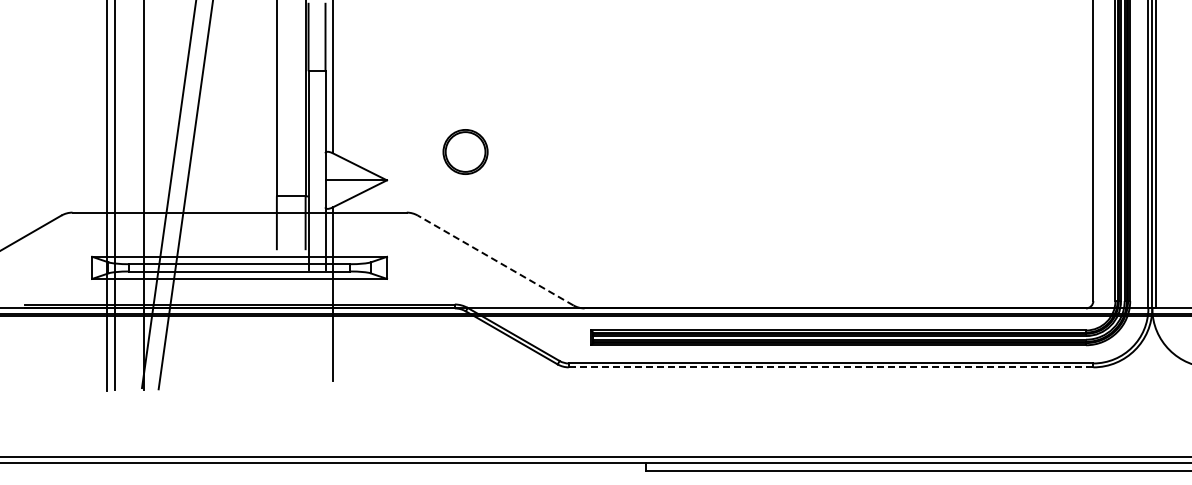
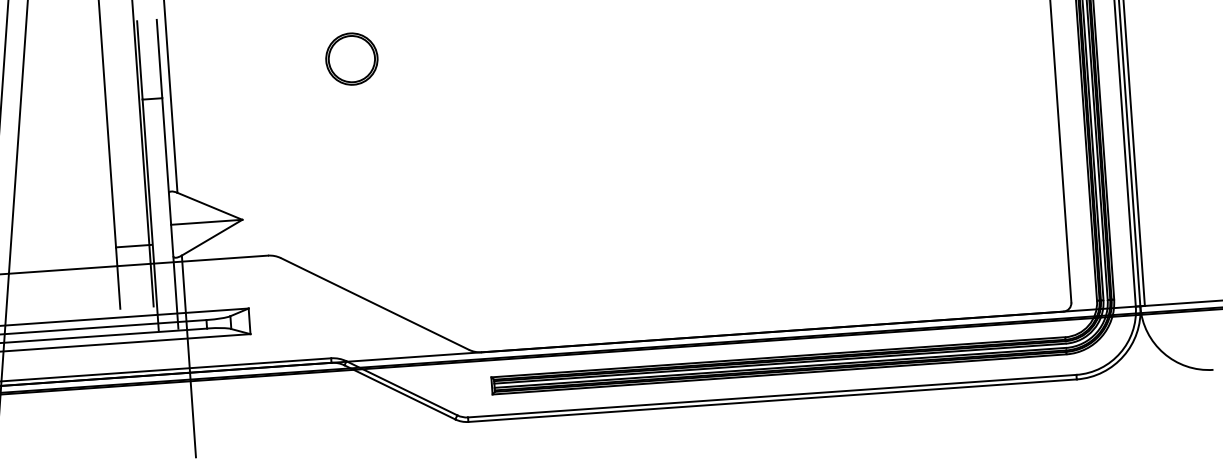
part: (465, 151) -> (351, 58), moved
line: (495, 260) -> (374, 303), dashed -> solid
line: (830, 367) -> (771, 400), dashed -> solid

